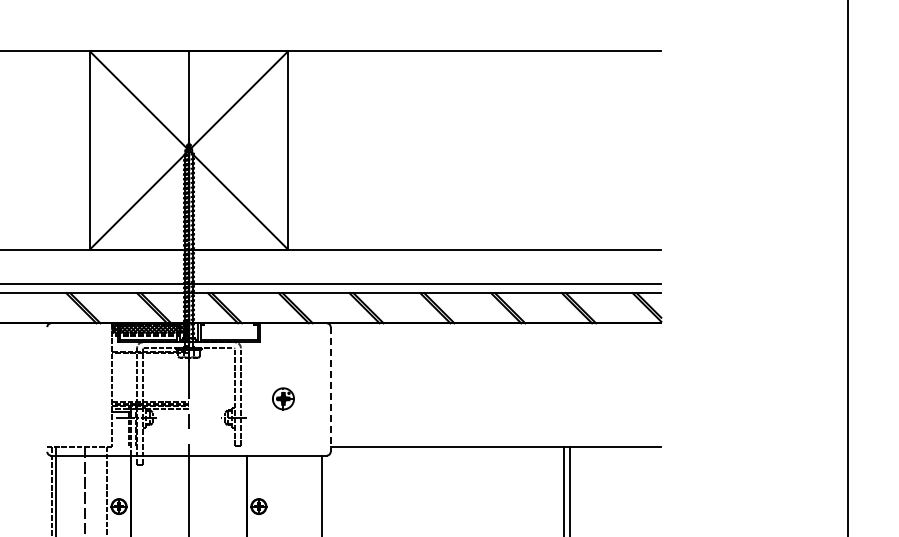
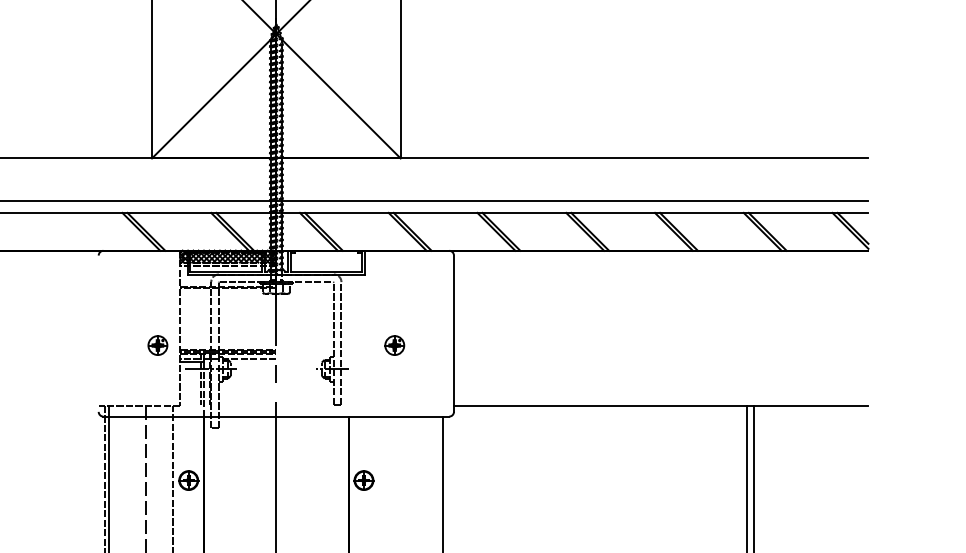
line: (330, 389) -> (453, 333), dashed -> solid
part: (94, 398) -> (157, 345), added
part: (283, 398) -> (394, 345), size x0.71

